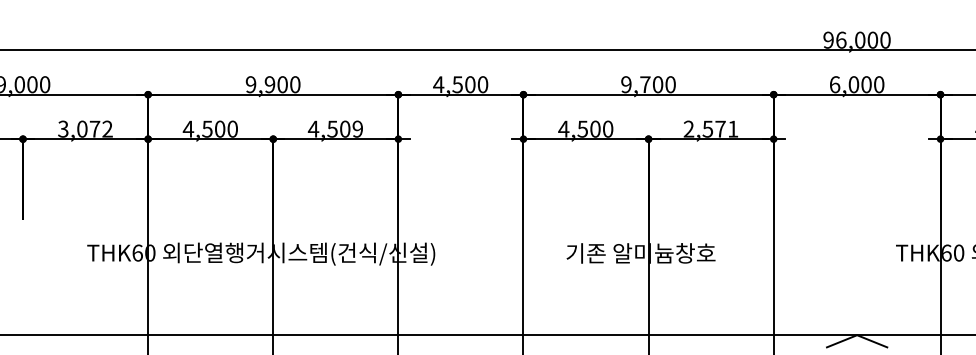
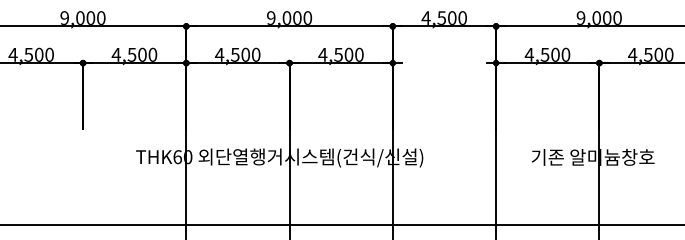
text: (269, 84) -> (286, 17), 9,900 -> 9,000
text: (645, 84) -> (596, 17), 9,700 -> 9,000
text: (84, 128) -> (133, 54), 3,072 -> 4,500
text: (357, 128) -> (359, 54), 4,509 -> 4,500
text: (710, 128) -> (650, 54), 2,571 -> 4,500

